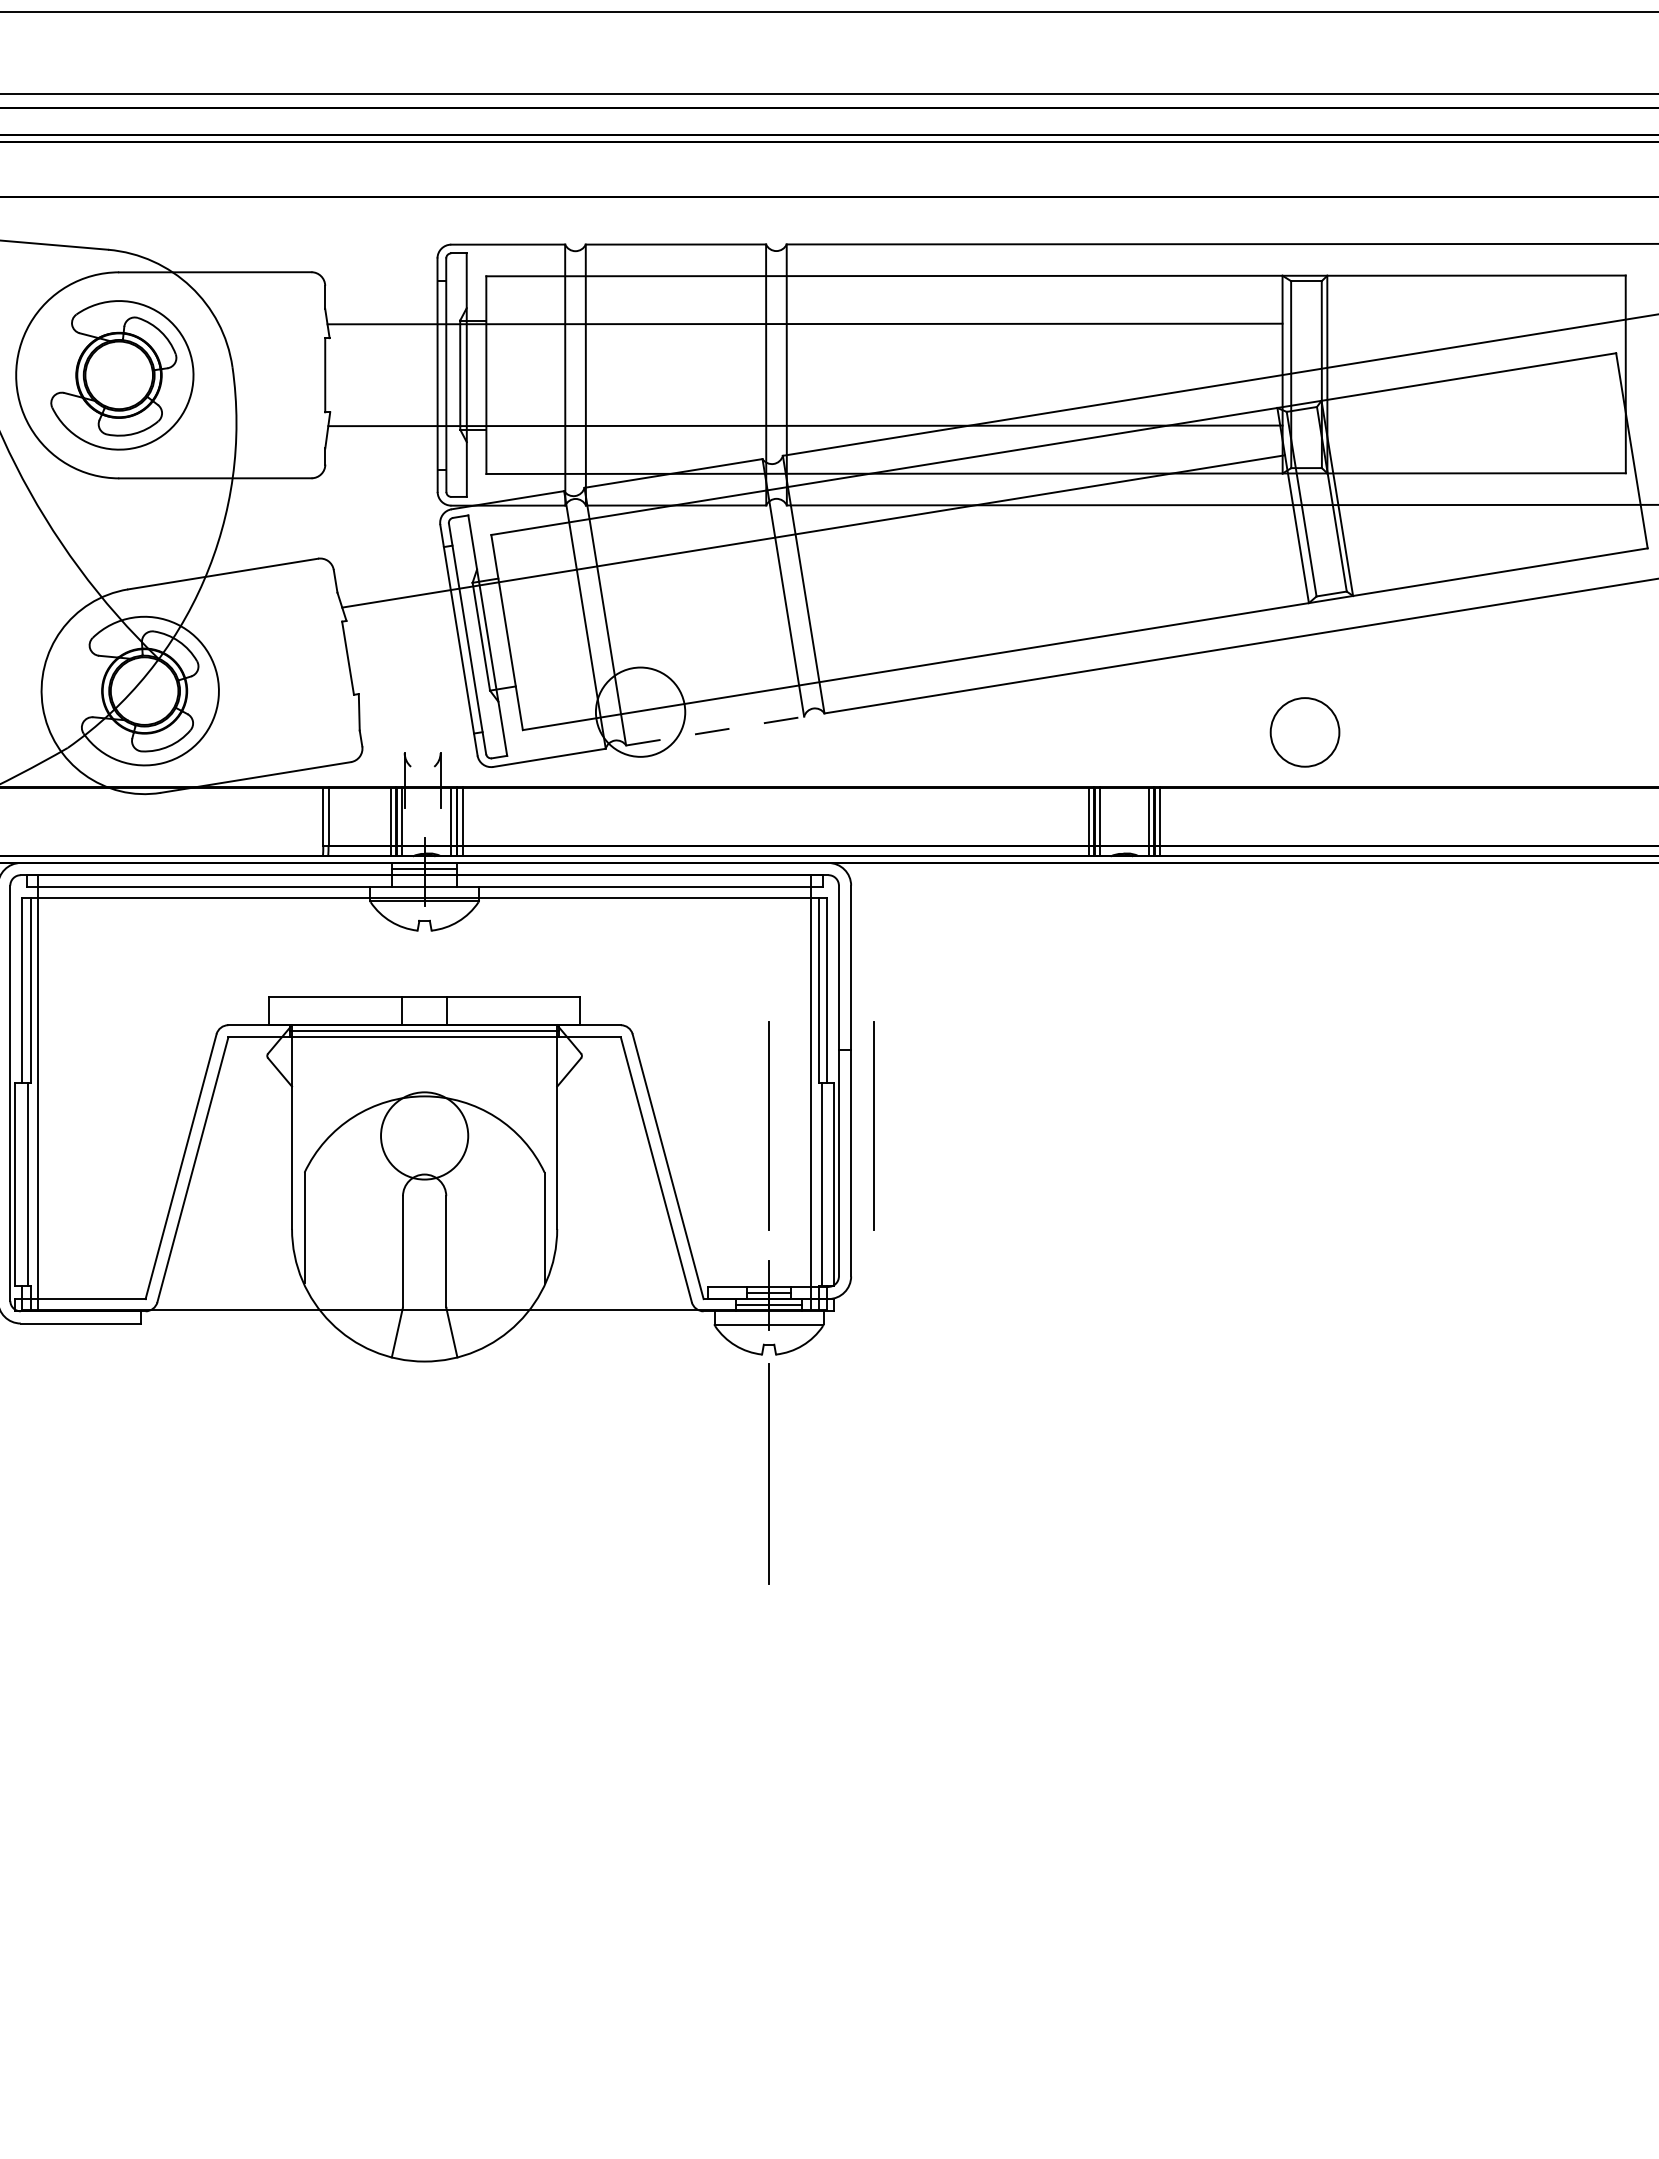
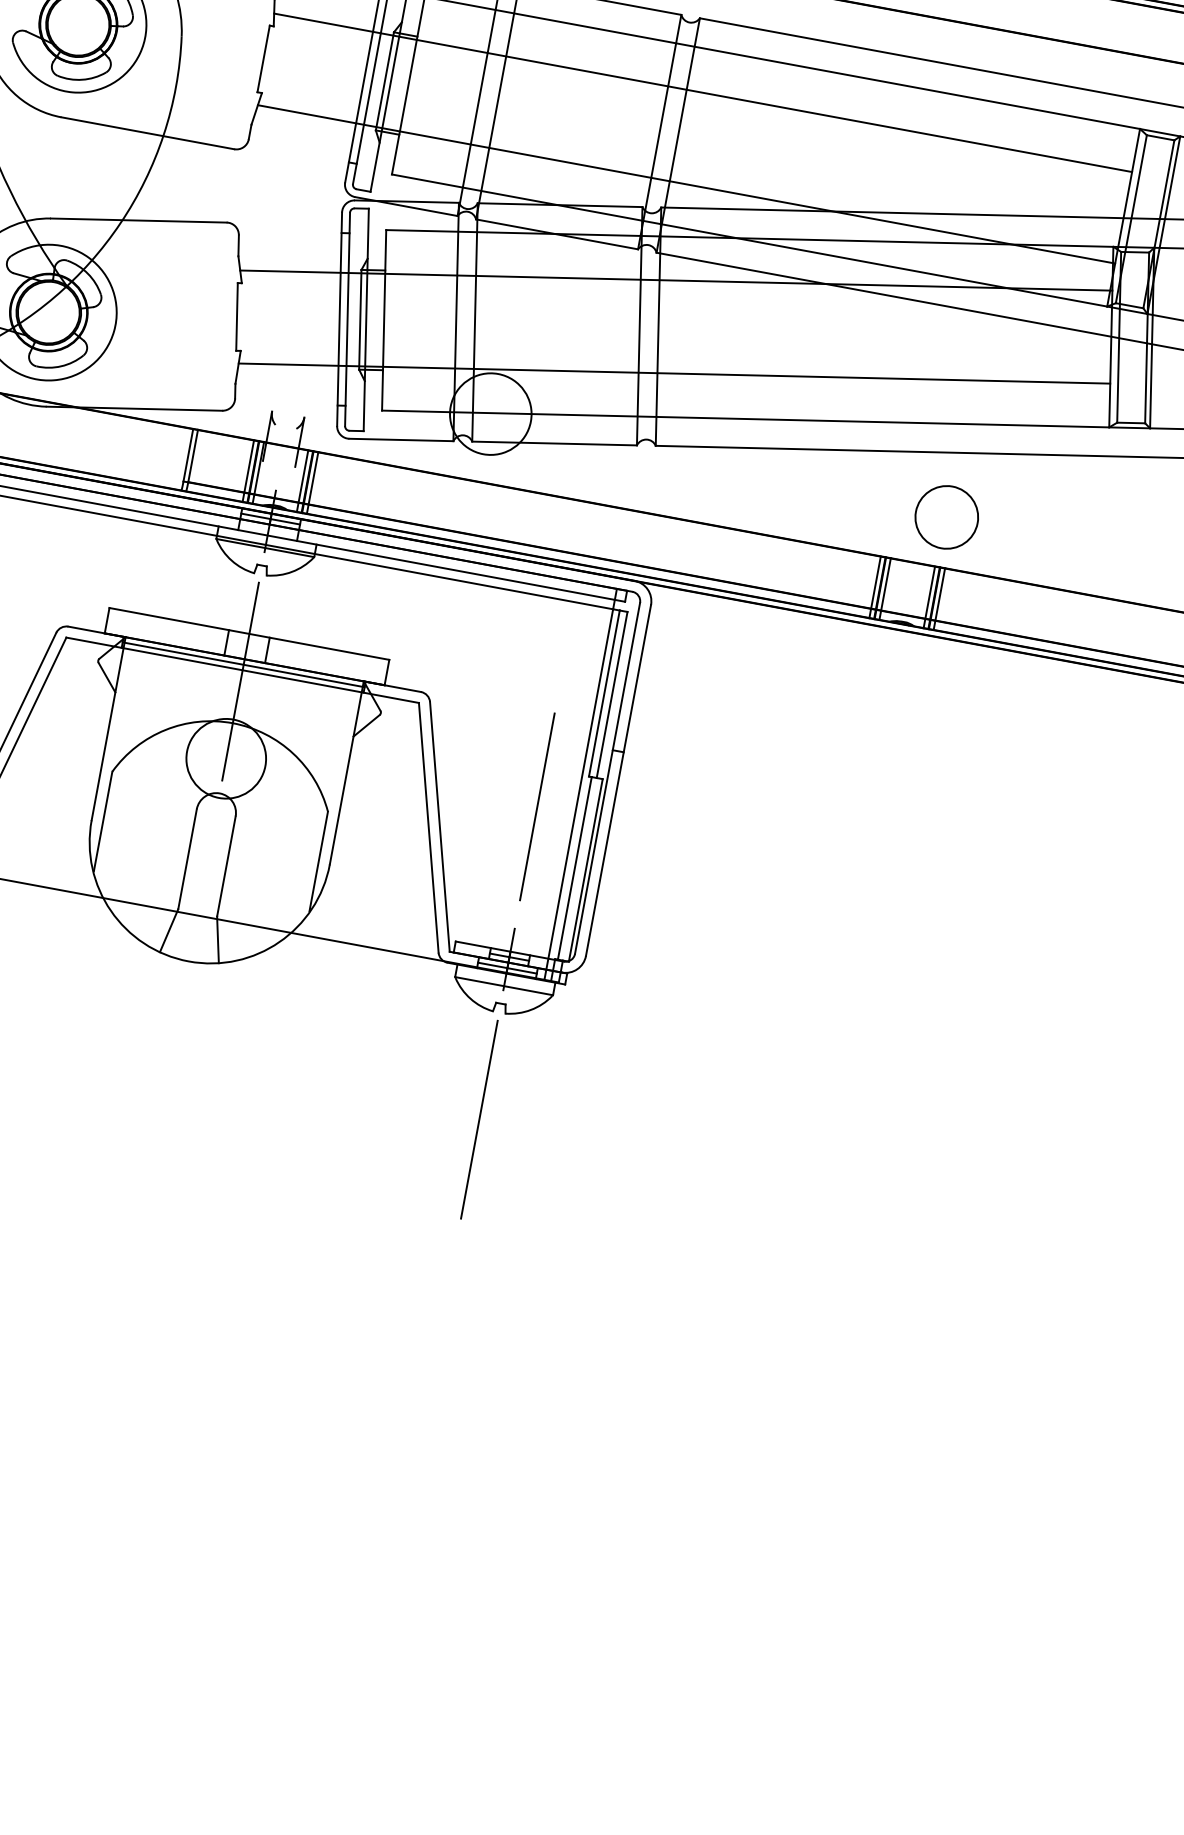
line: (830, 631) -> (674, 373), added
line: (715, 731) -> (554, 443), dashed -> solid
circle: (1304, 732) -> (946, 517), moved
line: (424, 1049) -> (240, 681), added
line: (873, 1125) -> (631, 824), removed

